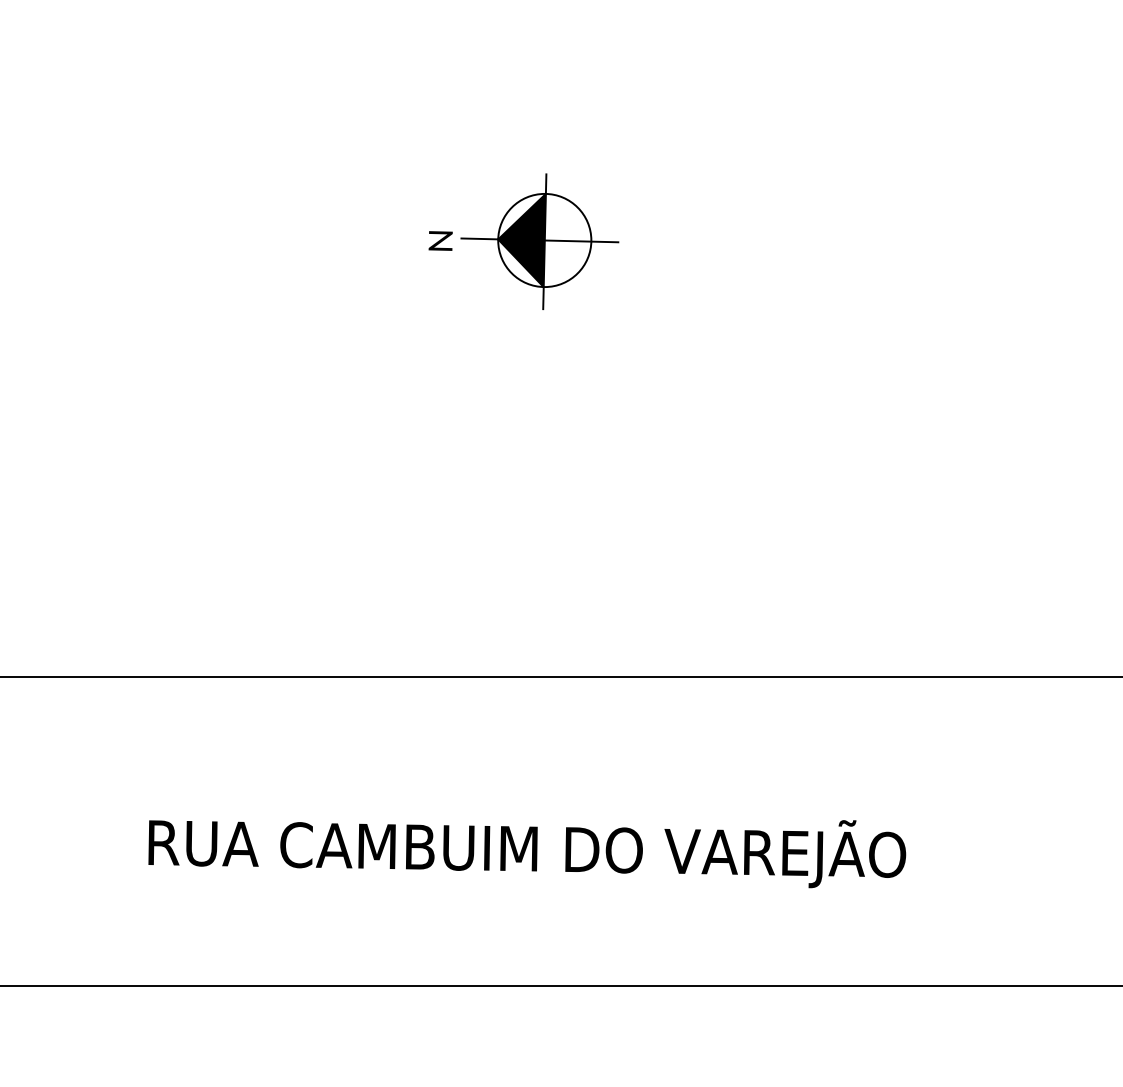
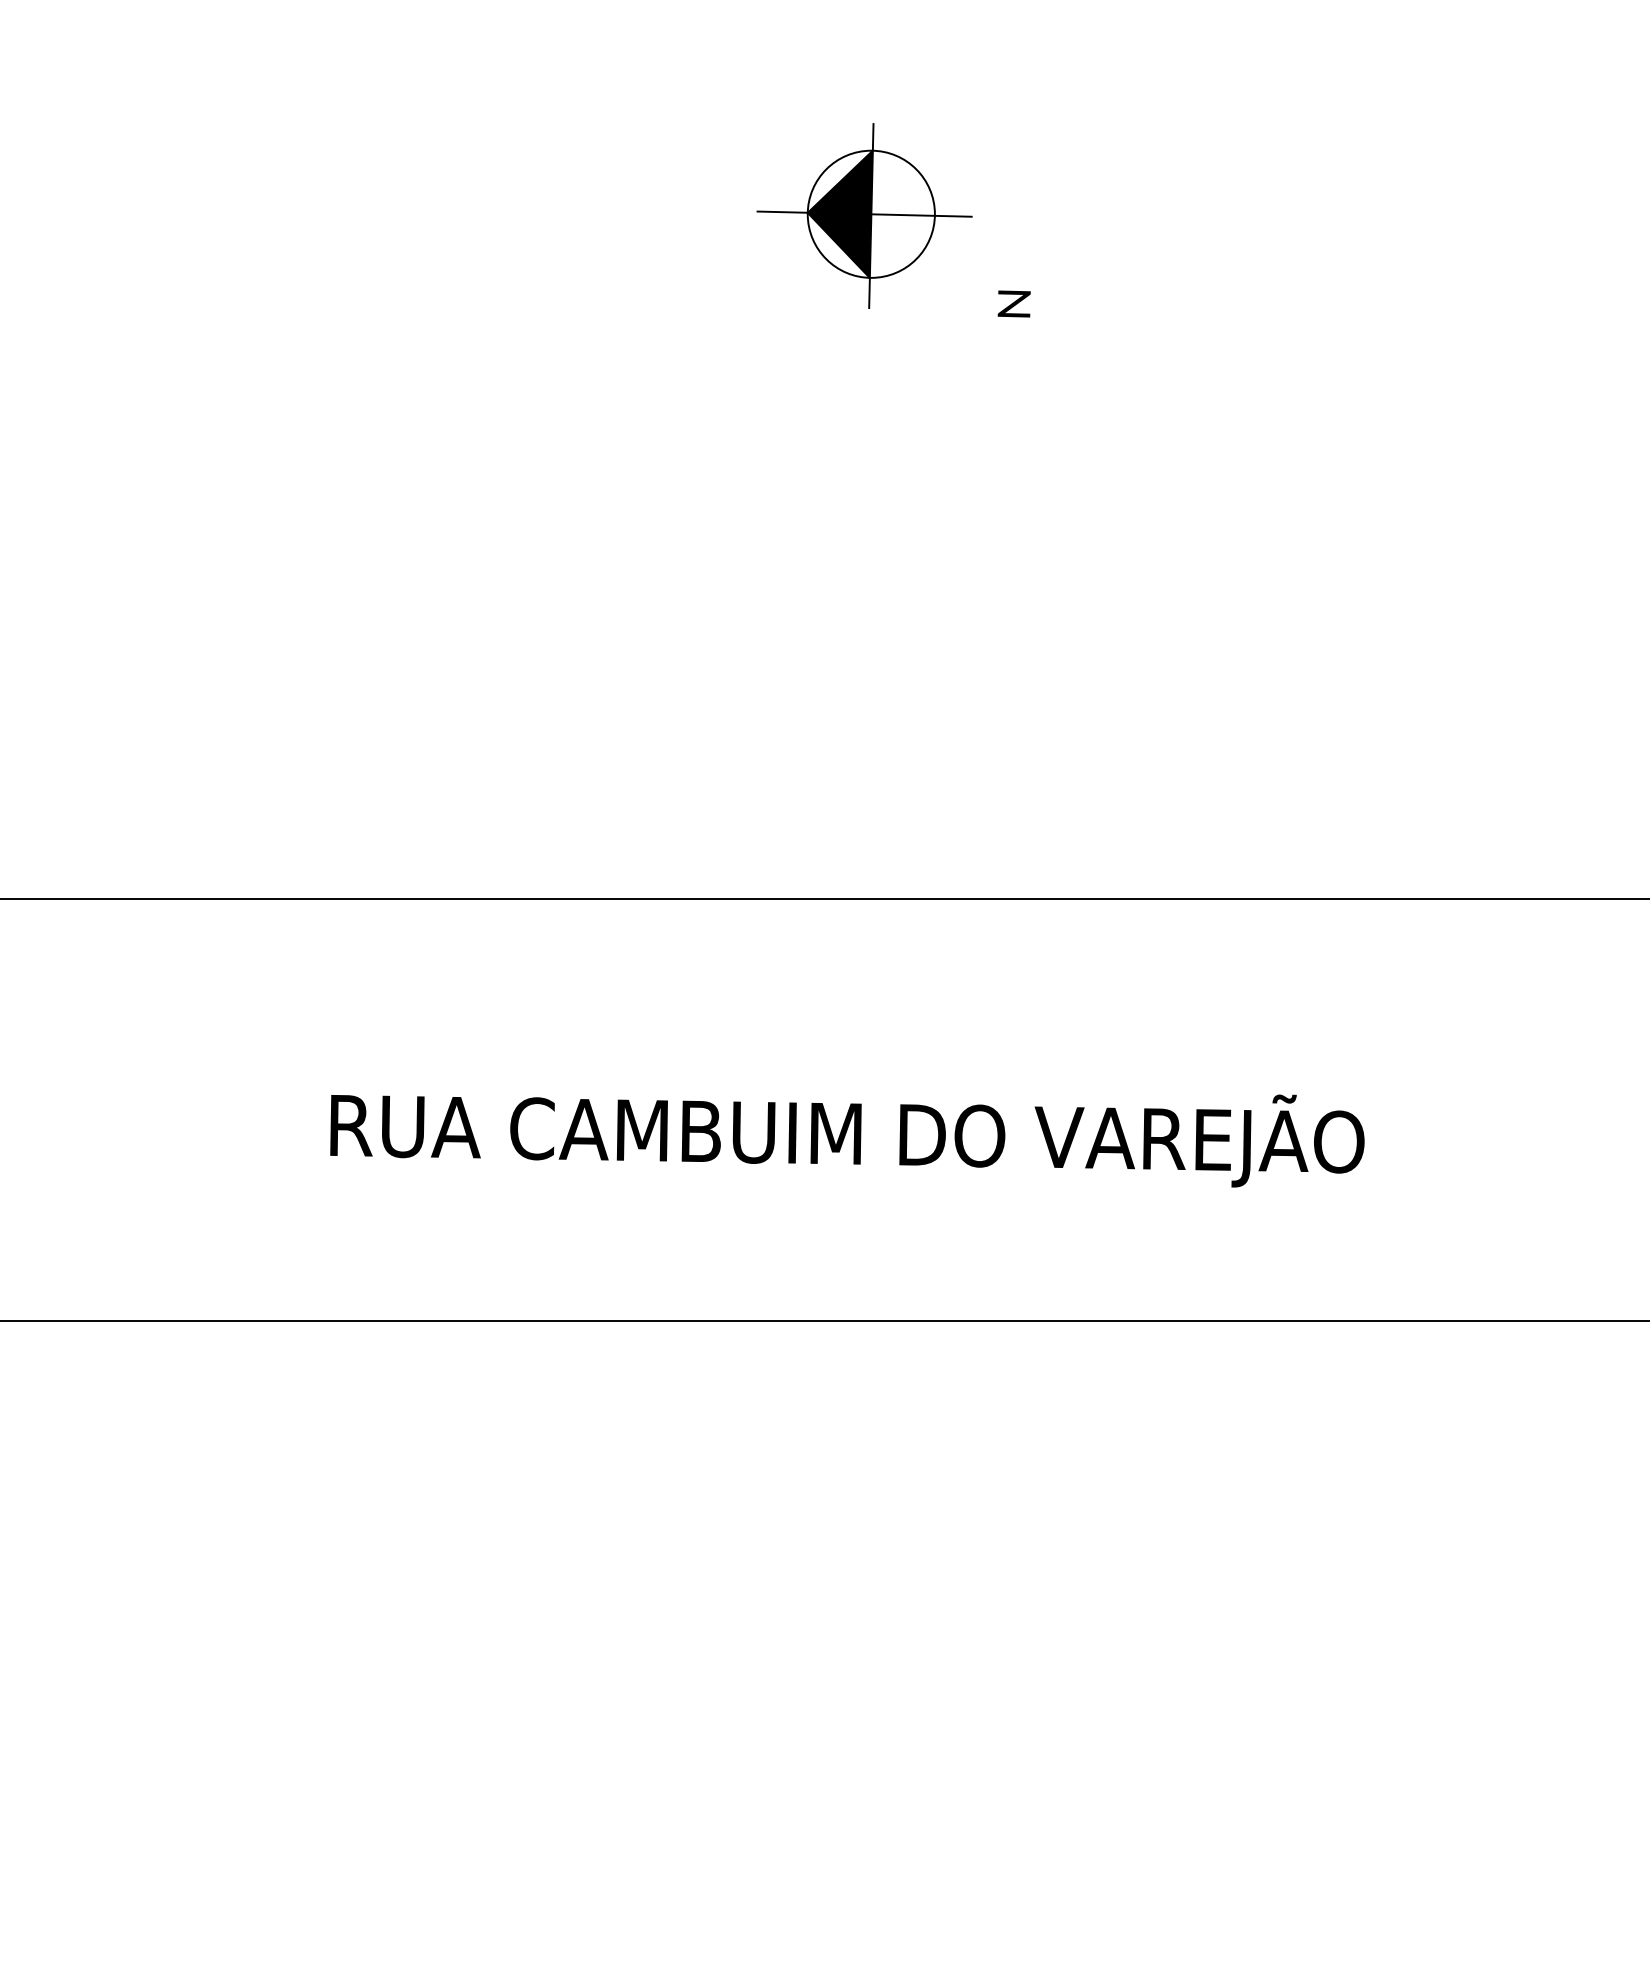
text: (440, 240) -> (1013, 303), moved
part: (539, 241) -> (864, 215), moved

